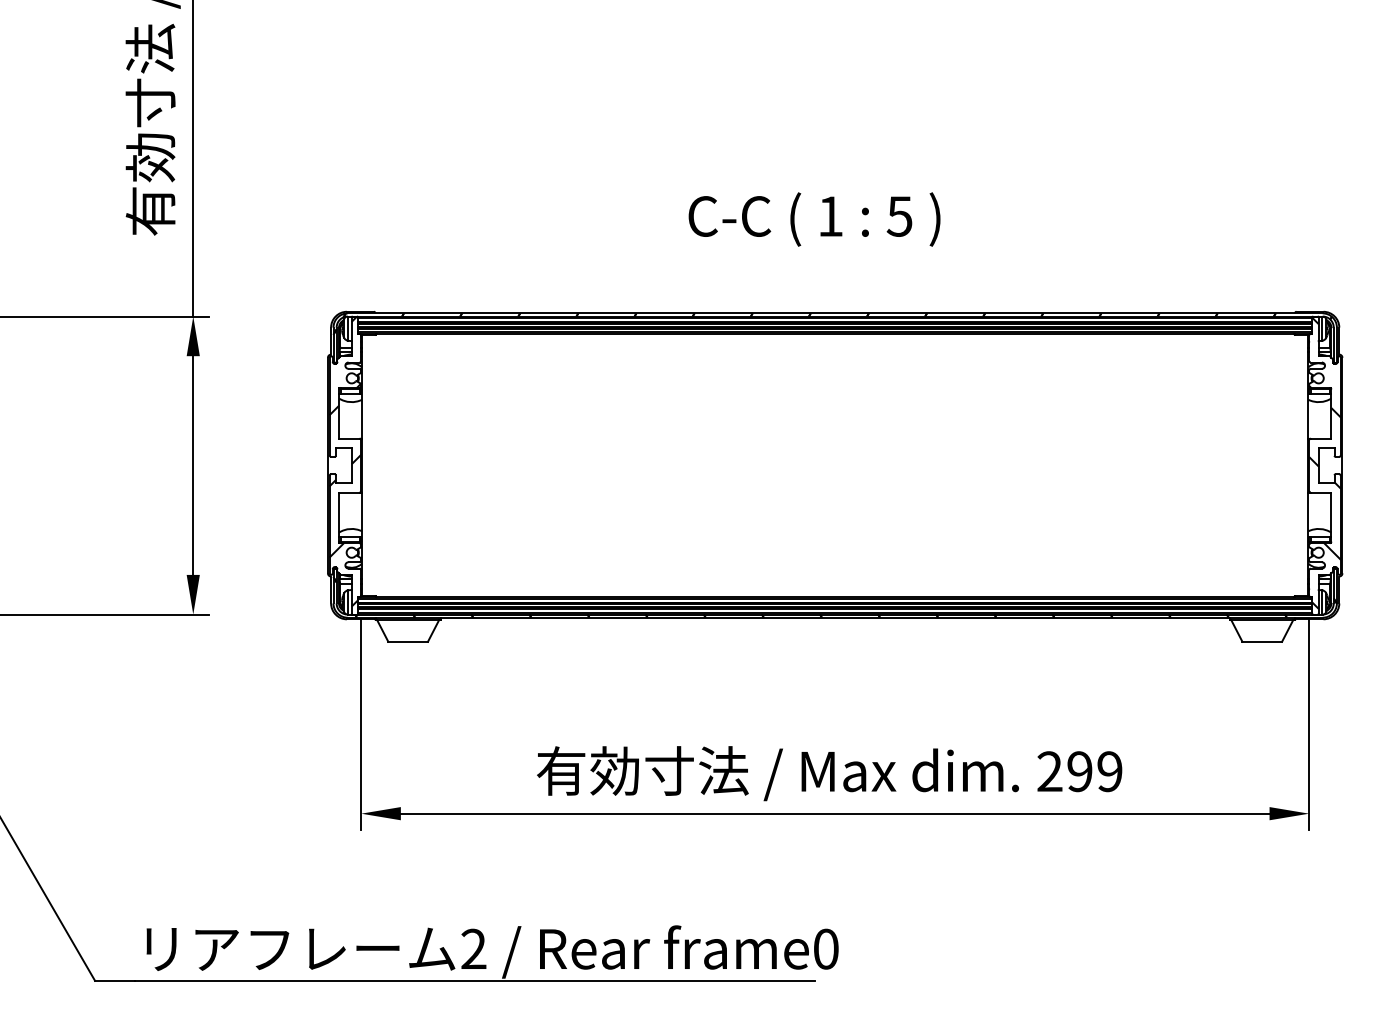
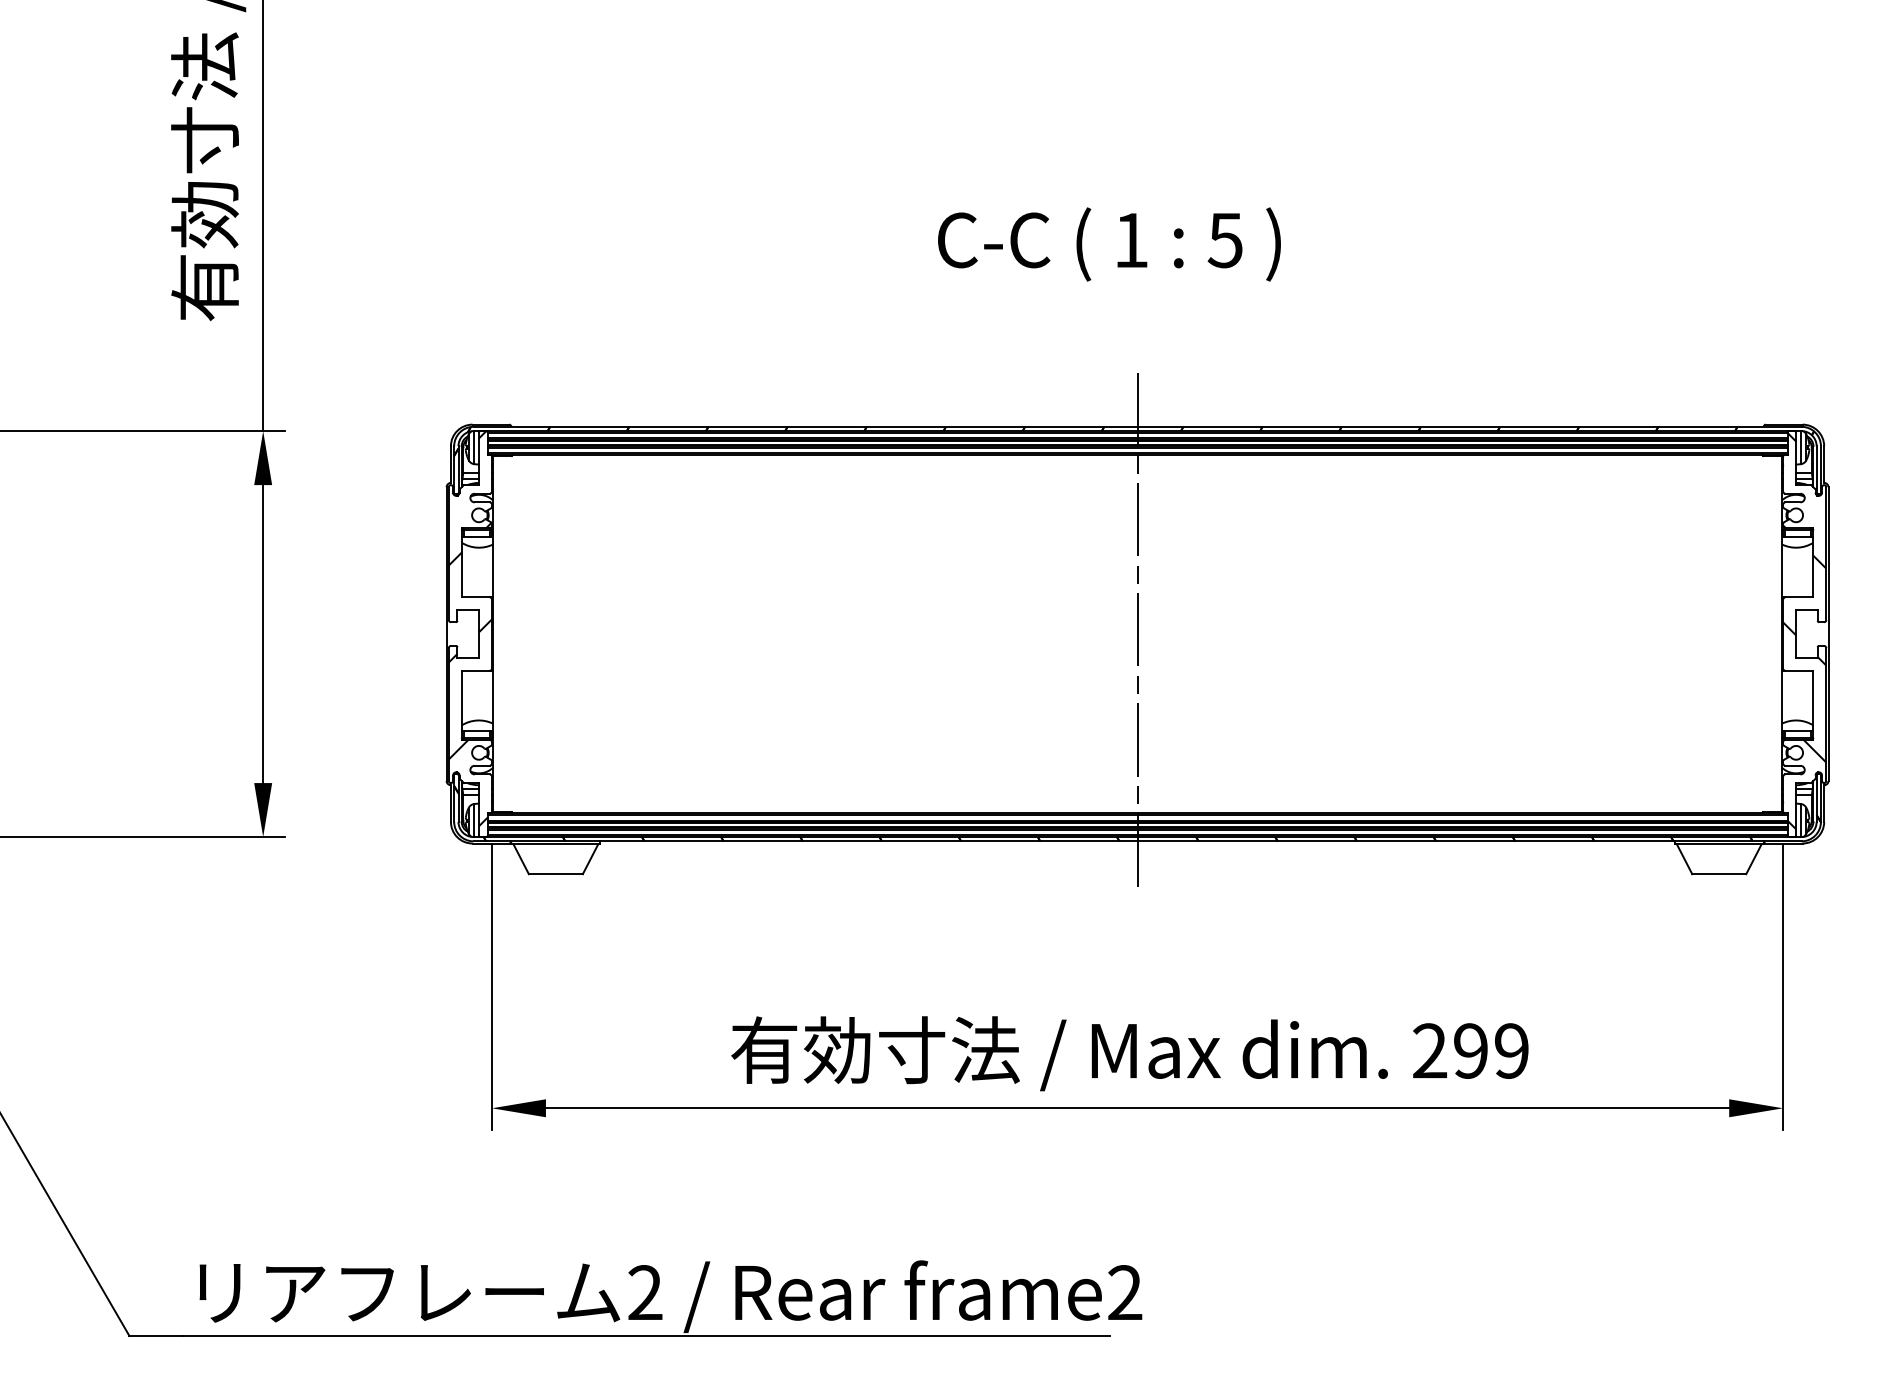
text: (814, 219) -> (1109, 244), moved
line: (835, 465) -> (1137, 634), added
text: (825, 948) -> (1124, 1291), frame0 -> frame2

